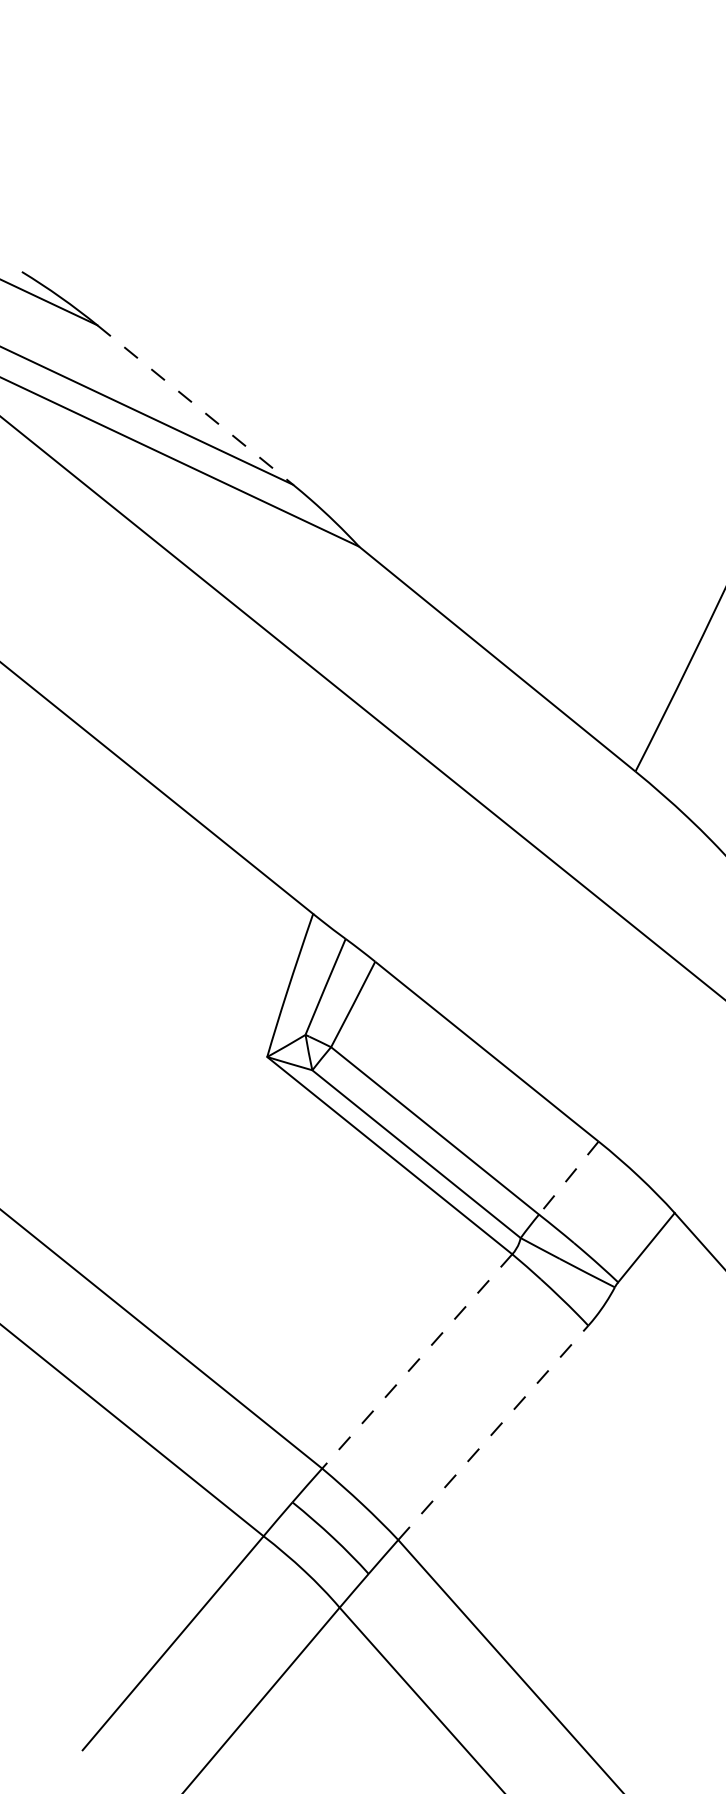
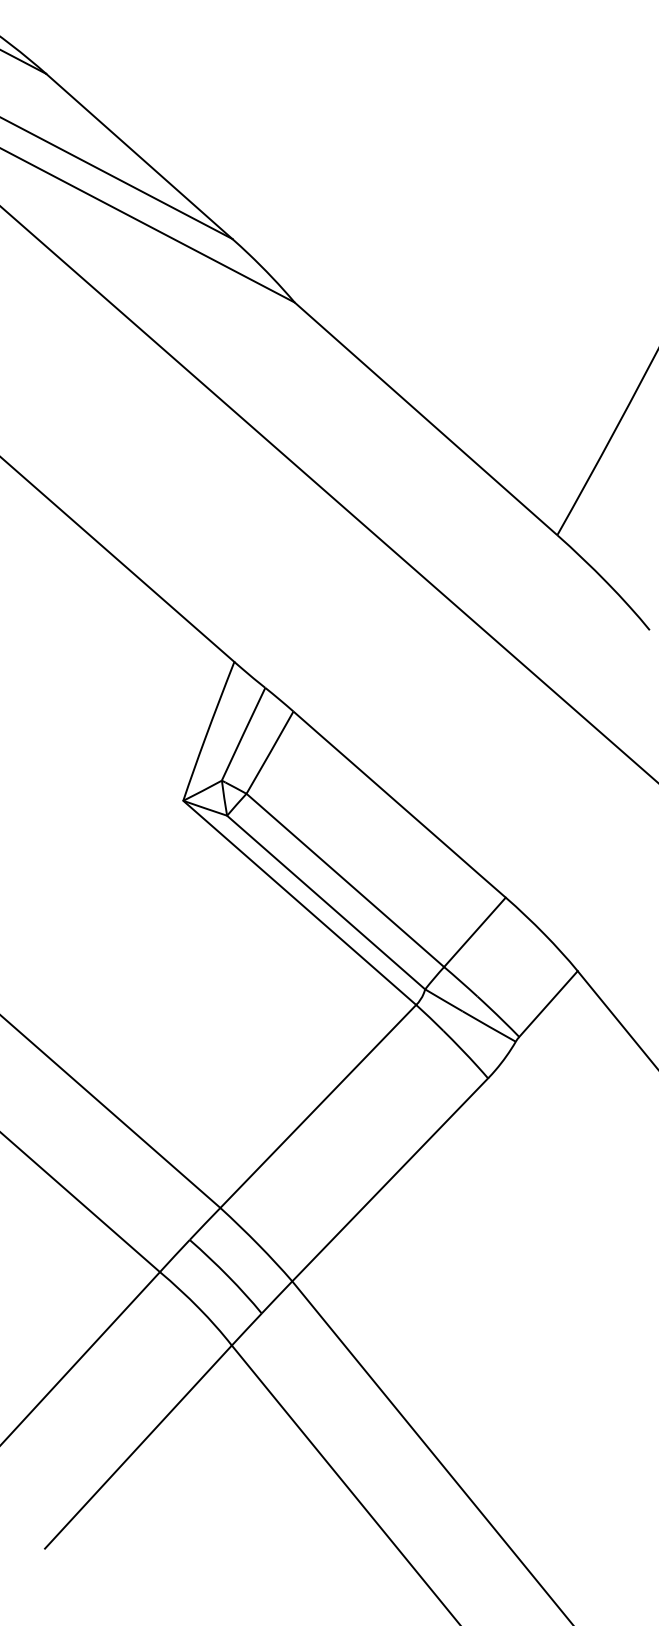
line: (195, 405) -> (139, 156), dashed -> solid
line: (568, 1178) -> (474, 932), dashed -> solid
line: (416, 1361) -> (317, 1106), dashed -> solid
line: (493, 1432) -> (390, 1179), dashed -> solid

